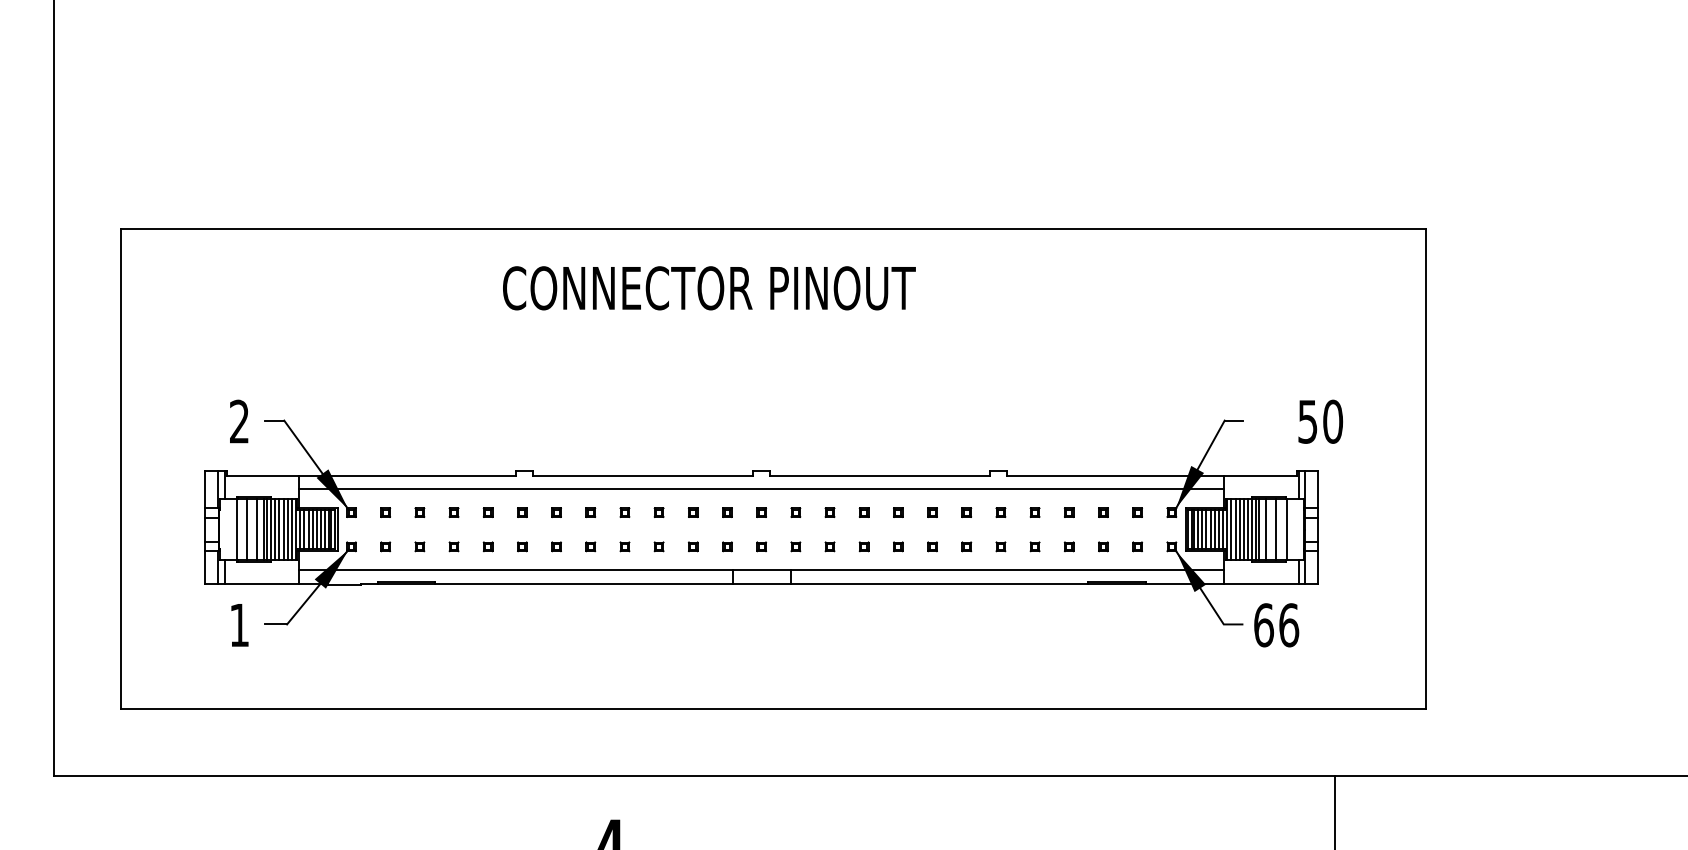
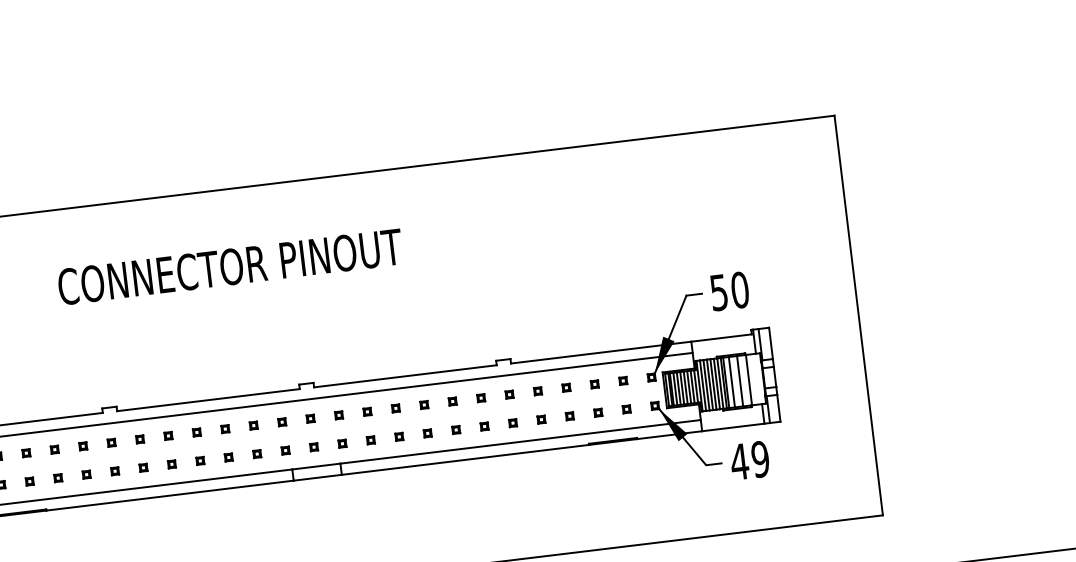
text: (709, 288) -> (230, 267), moved
text: (1320, 421) -> (729, 291), moved
text: (1276, 625) -> (750, 460), 66 -> 49

